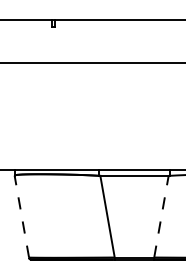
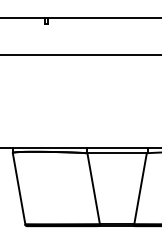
line: (21, 216) -> (18, 188), dashed -> solid
line: (161, 216) -> (140, 188), dashed -> solid

